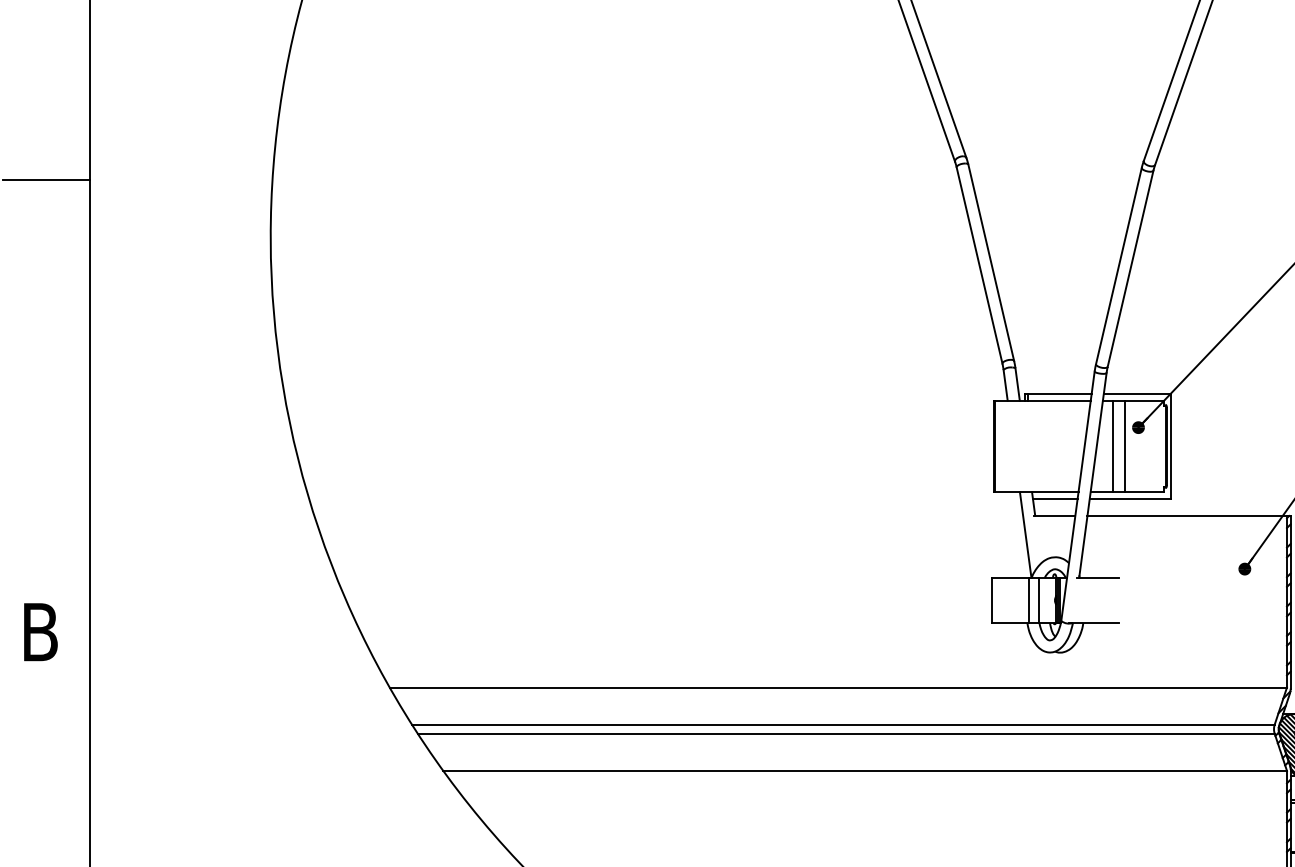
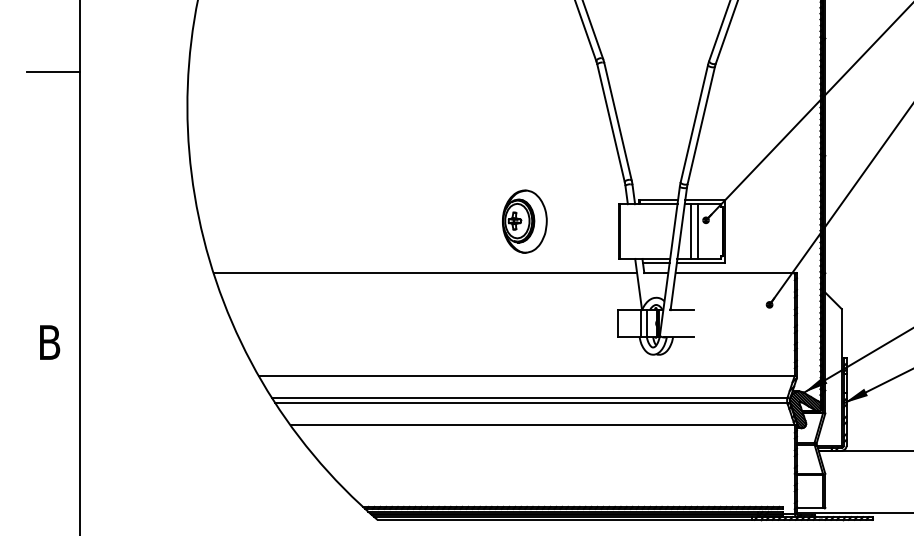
part: (834, 429) -> (524, 221), added
line: (669, 516) -> (425, 273), added

